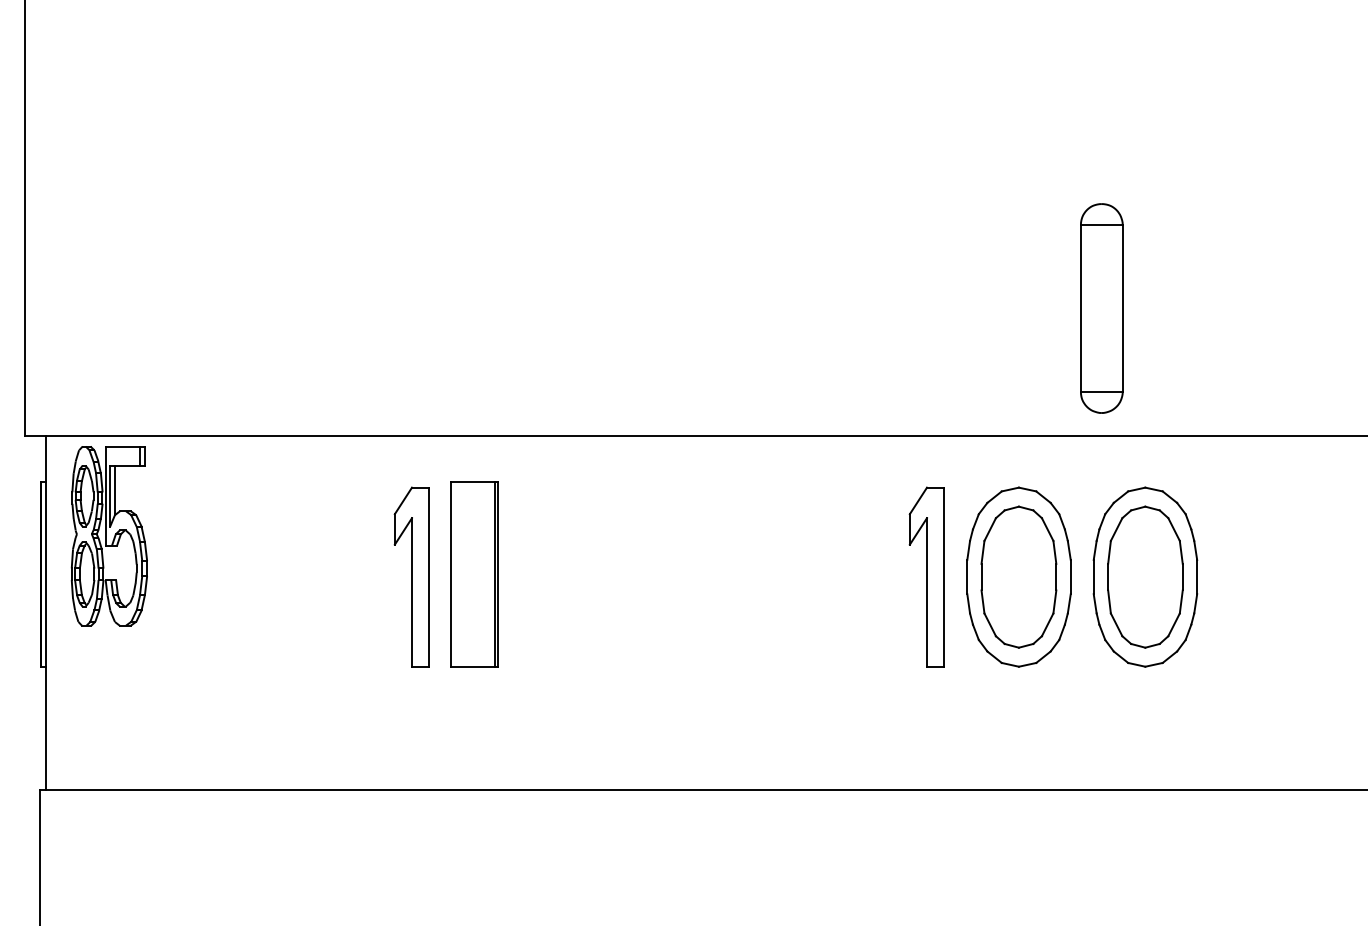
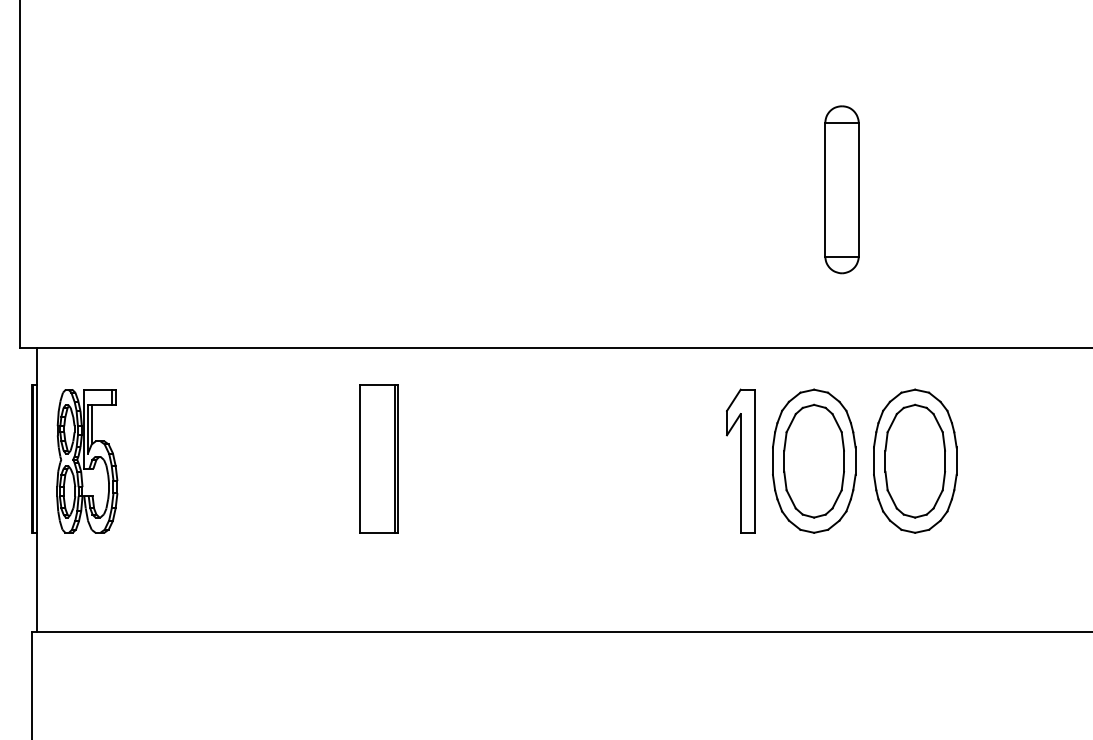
part: (1101, 308) -> (841, 189), moved
part: (108, 536) -> (86, 461), moved
part: (411, 576) -> (328, 460), removed

